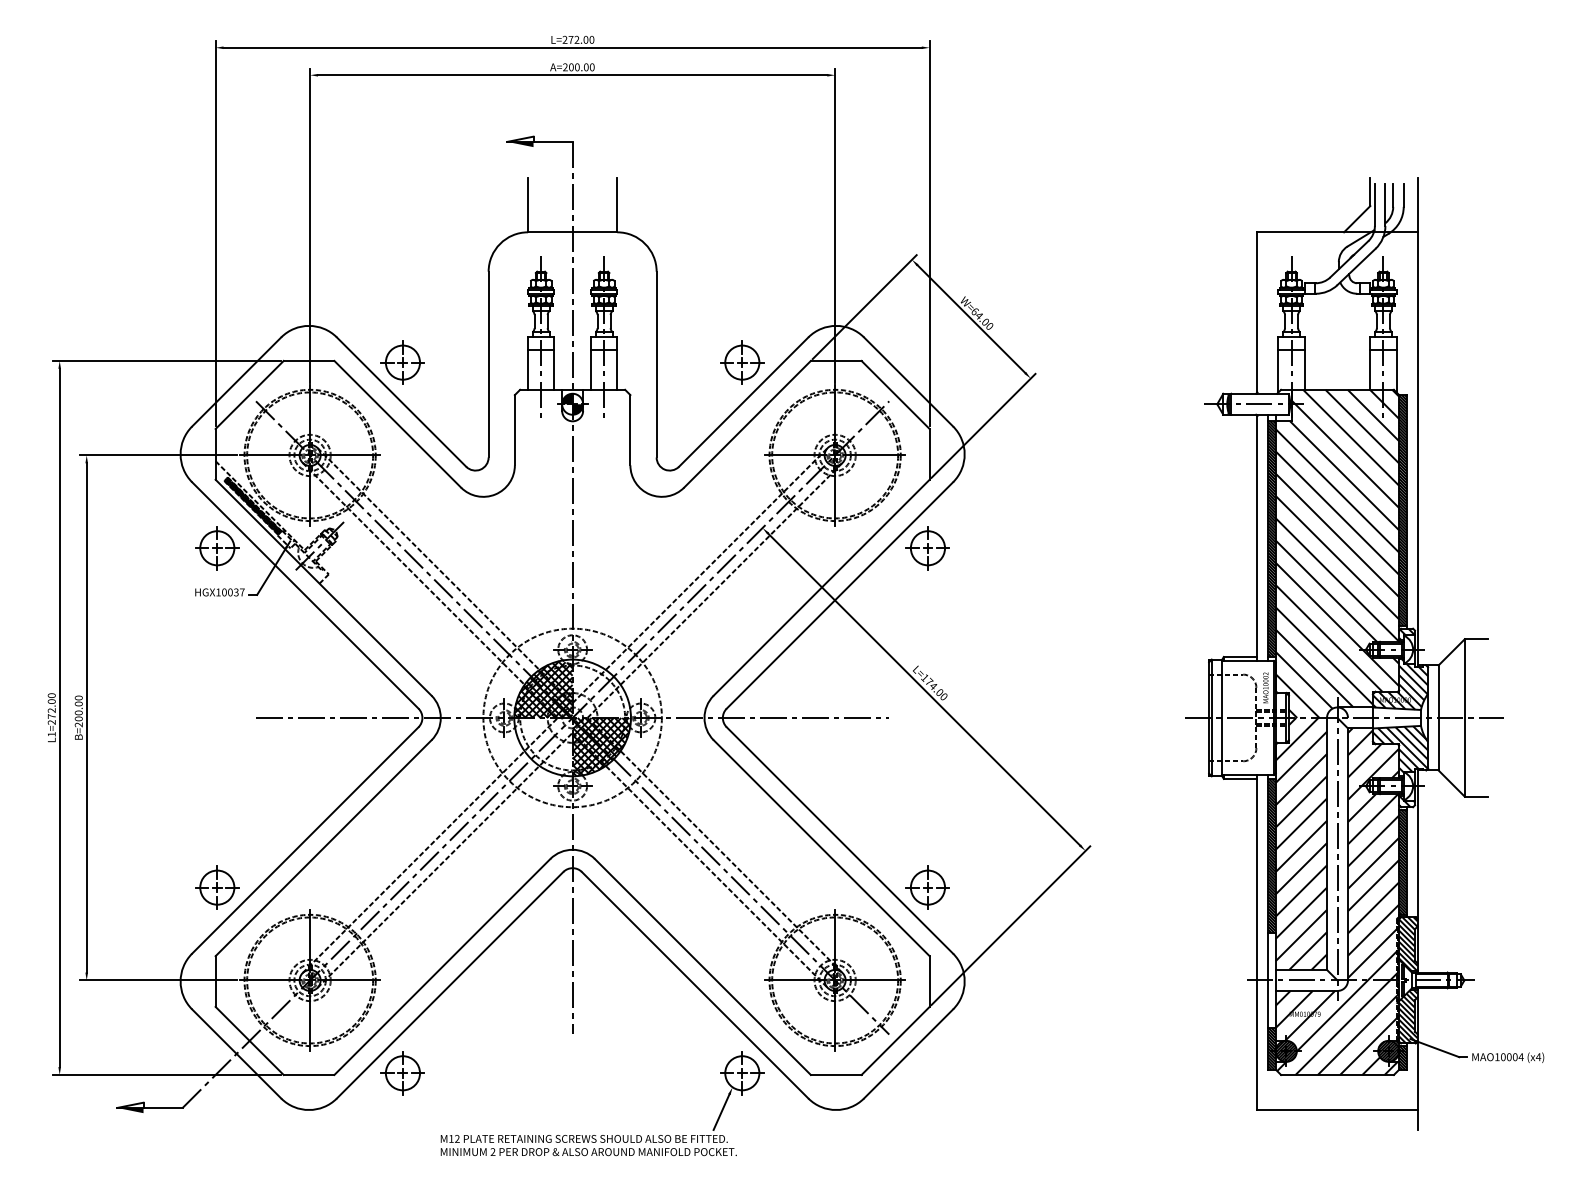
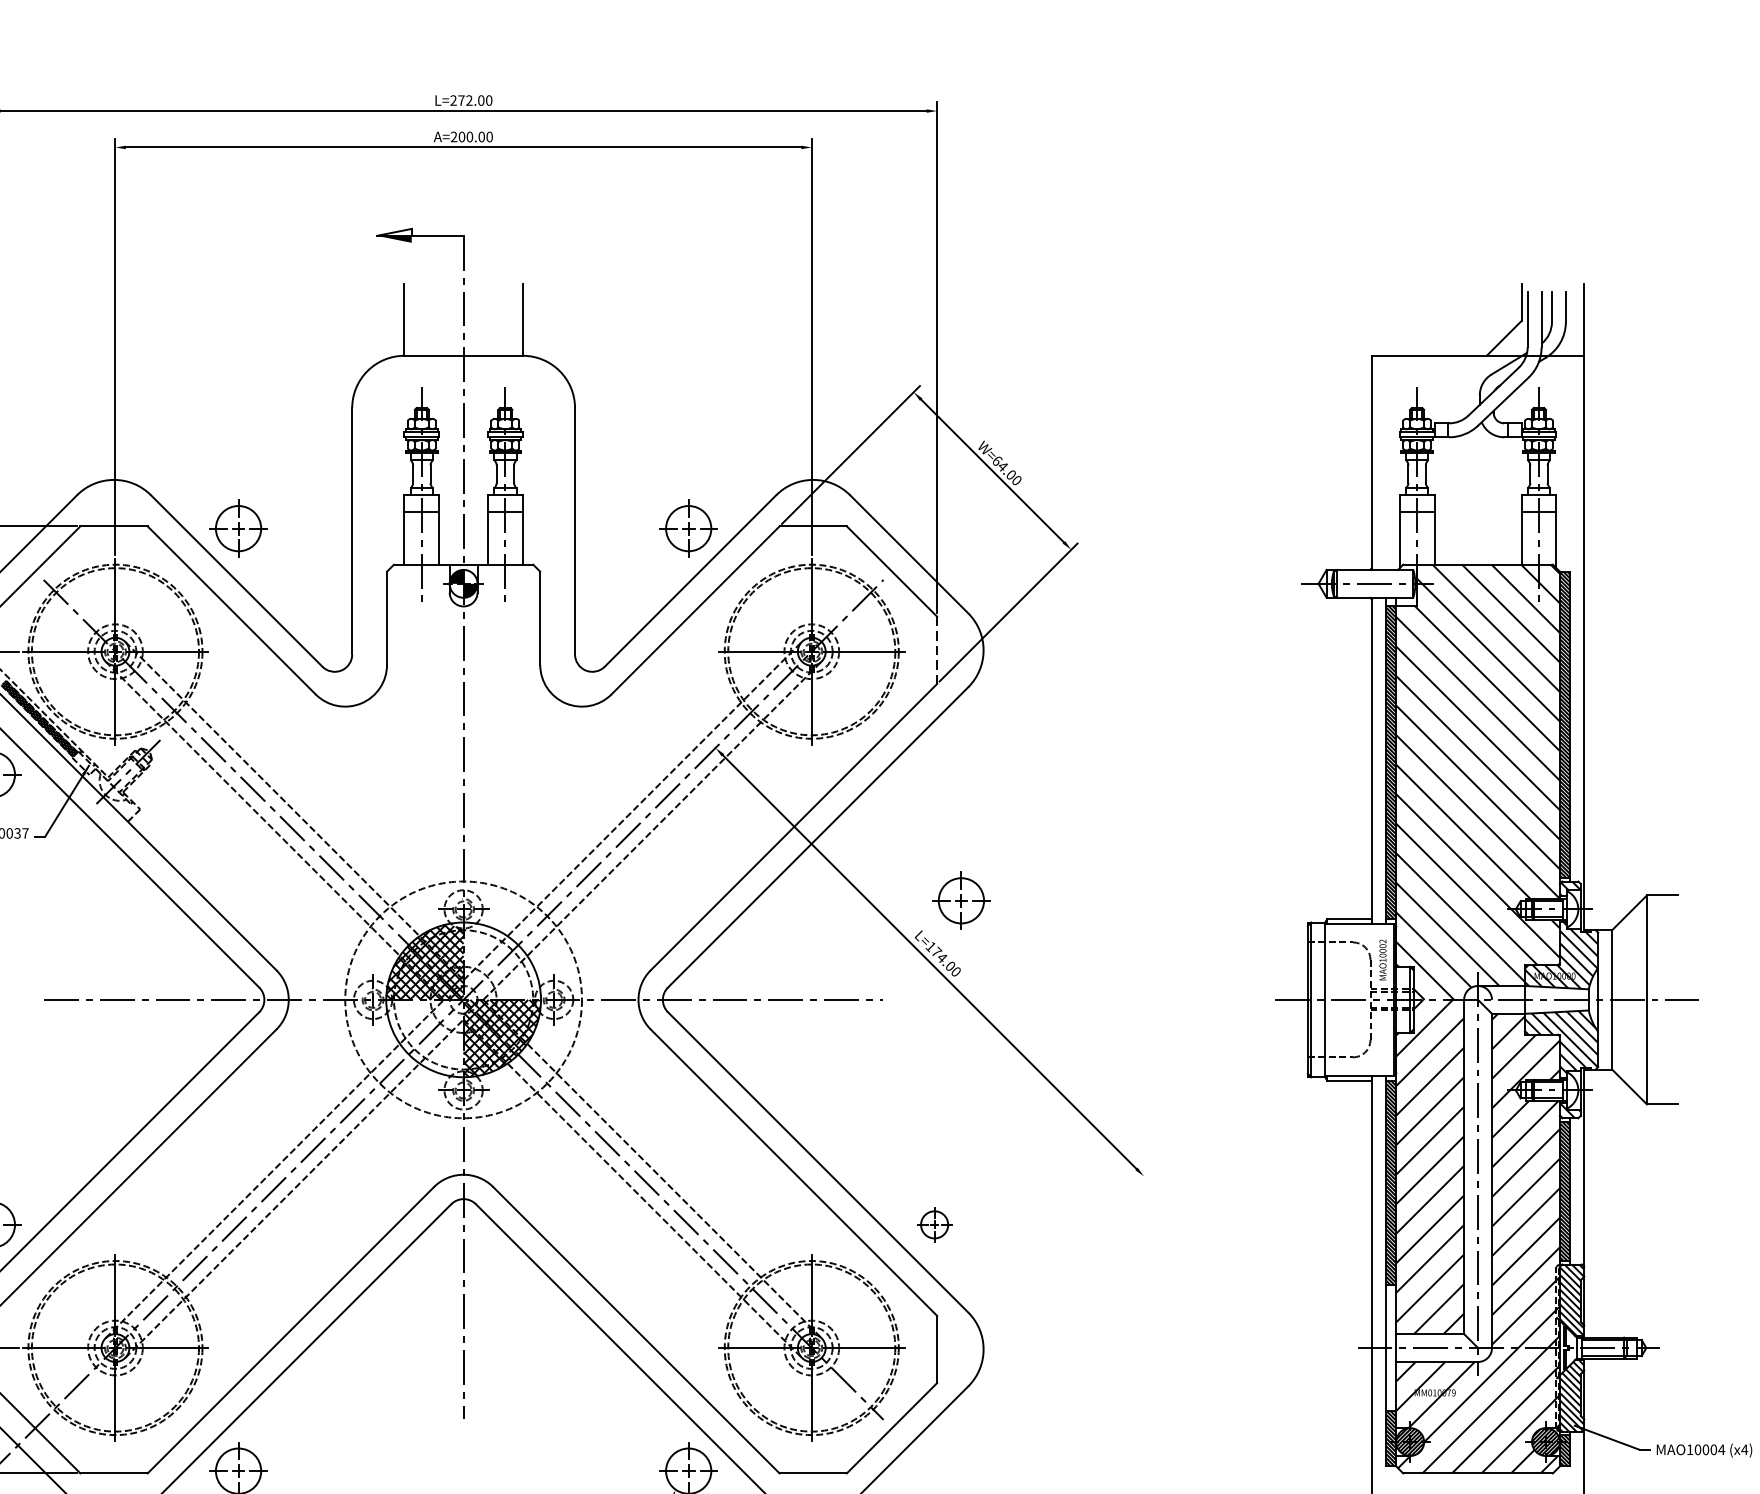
line: (929, 454) -> (936, 650), solid -> dashed
part: (927, 548) -> (960, 901), moved
part: (927, 887) -> (934, 1224), size x0.6
line: (1010, 925) -> (1044, 1275), removed

